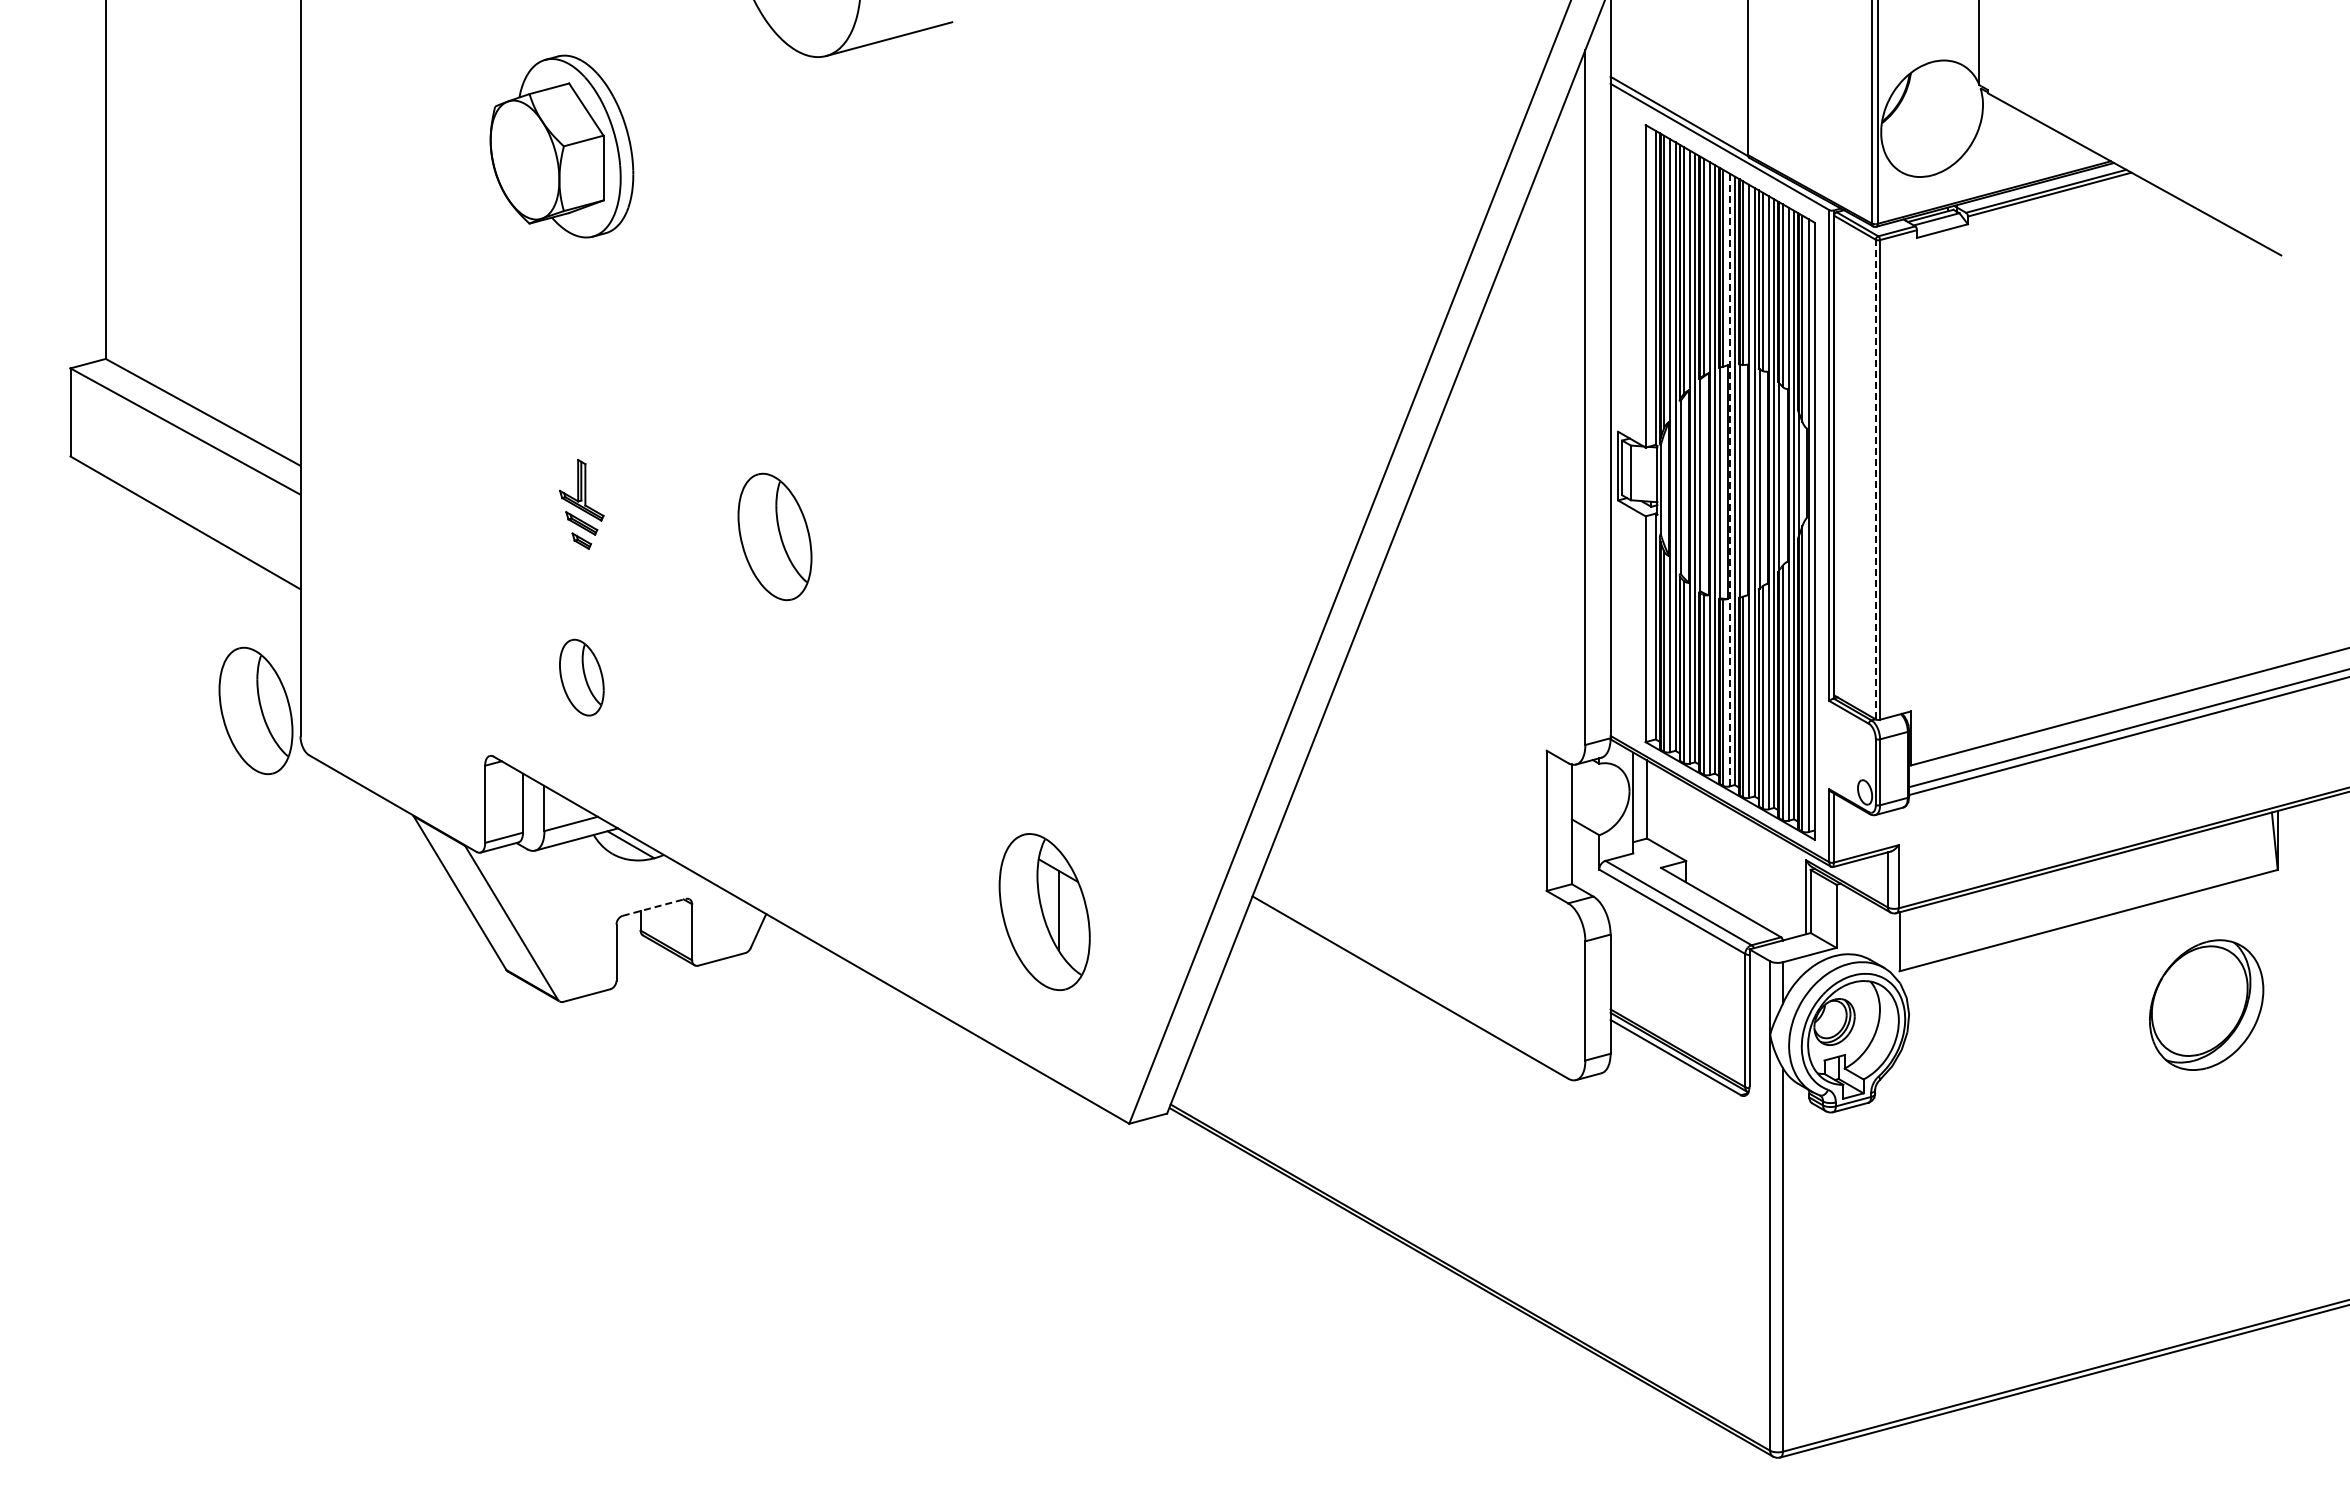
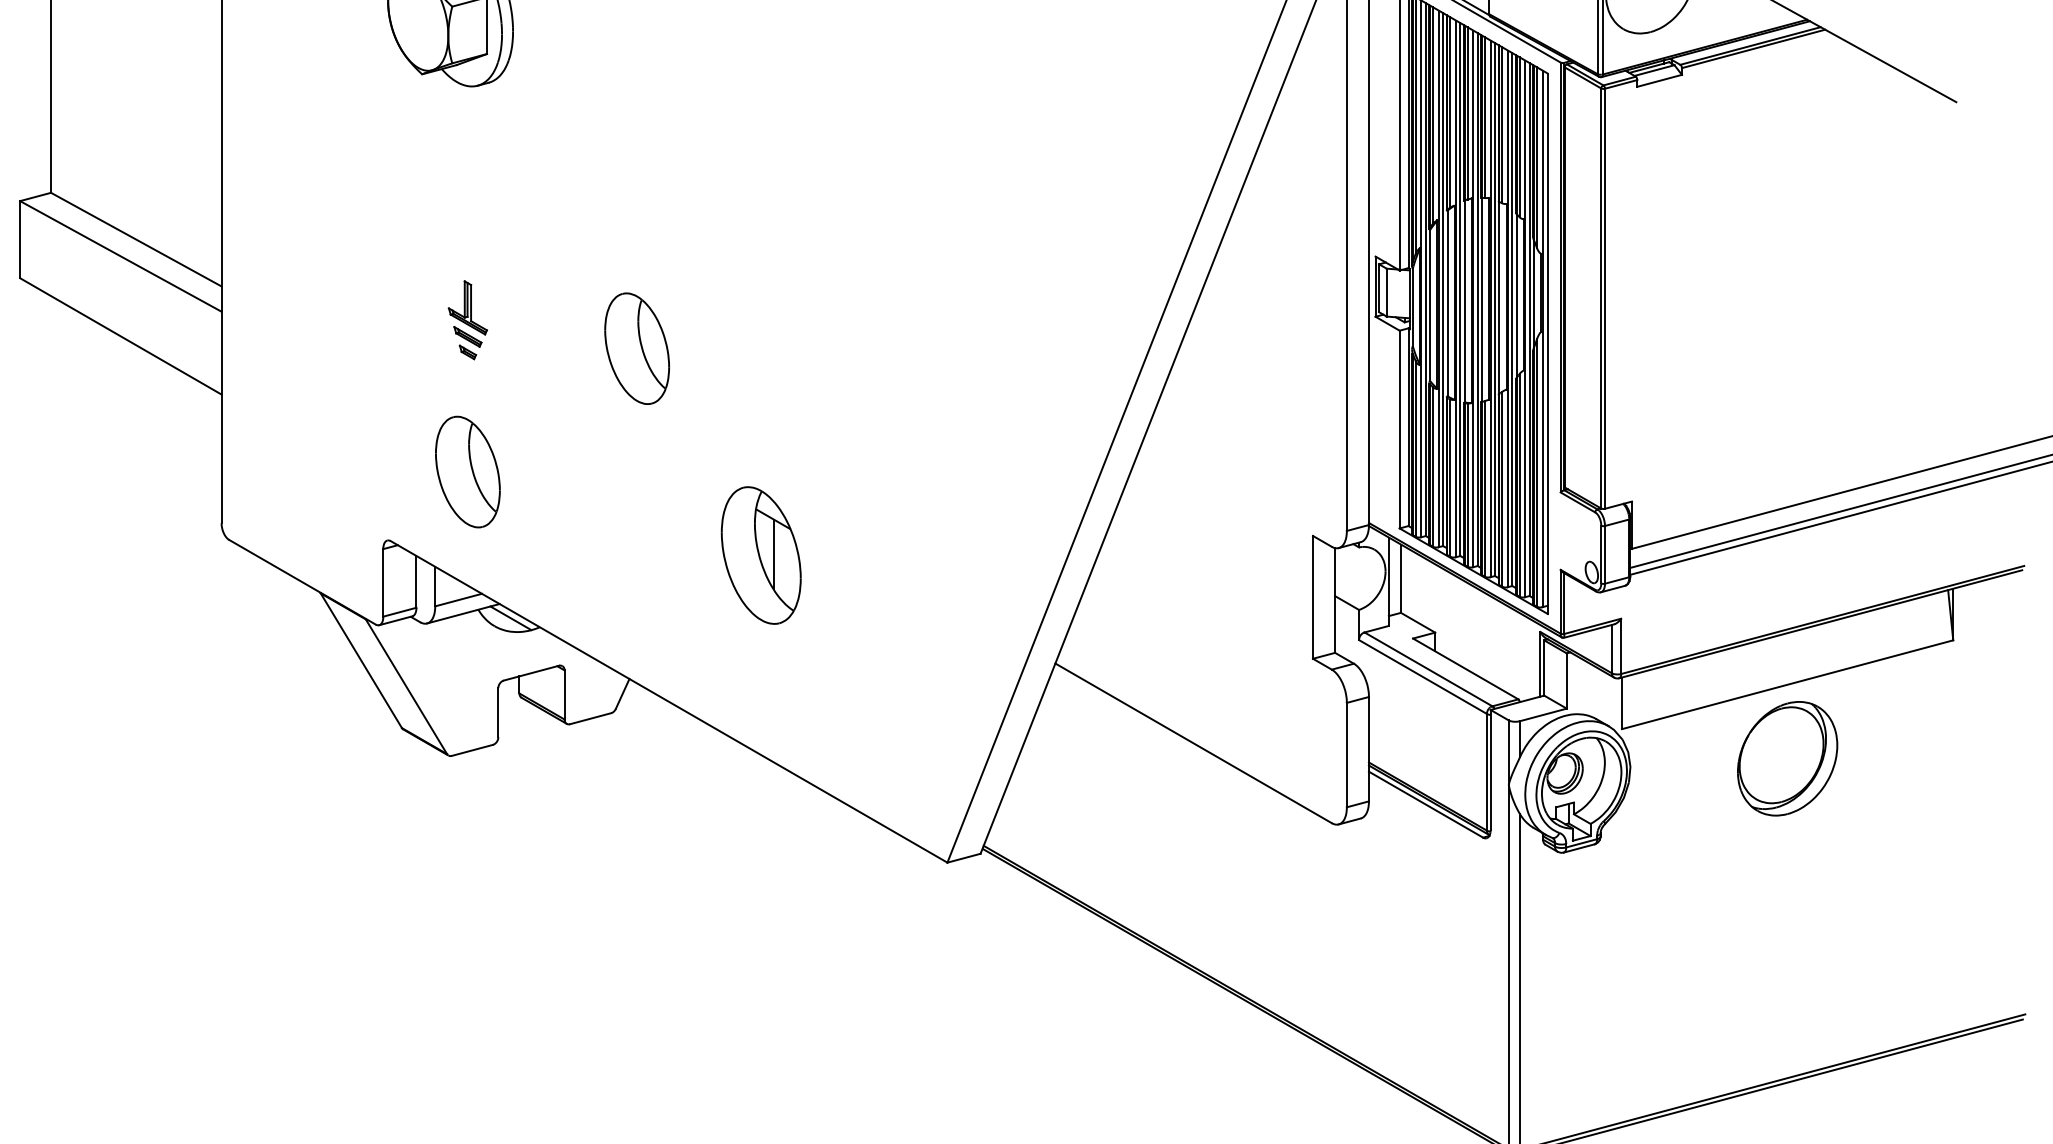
line: (1875, 479) -> (1600, 298), dashed -> solid
line: (1729, 480) -> (1473, 299), dashed -> solid
part: (581, 677) -> (467, 471), size x1.67
part: (255, 710) -> (182, 500), removed
line: (654, 907) -> (531, 673), dashed -> solid
part: (1044, 912) -> (761, 555), moved
part: (2206, 1004) -> (1787, 758), moved

